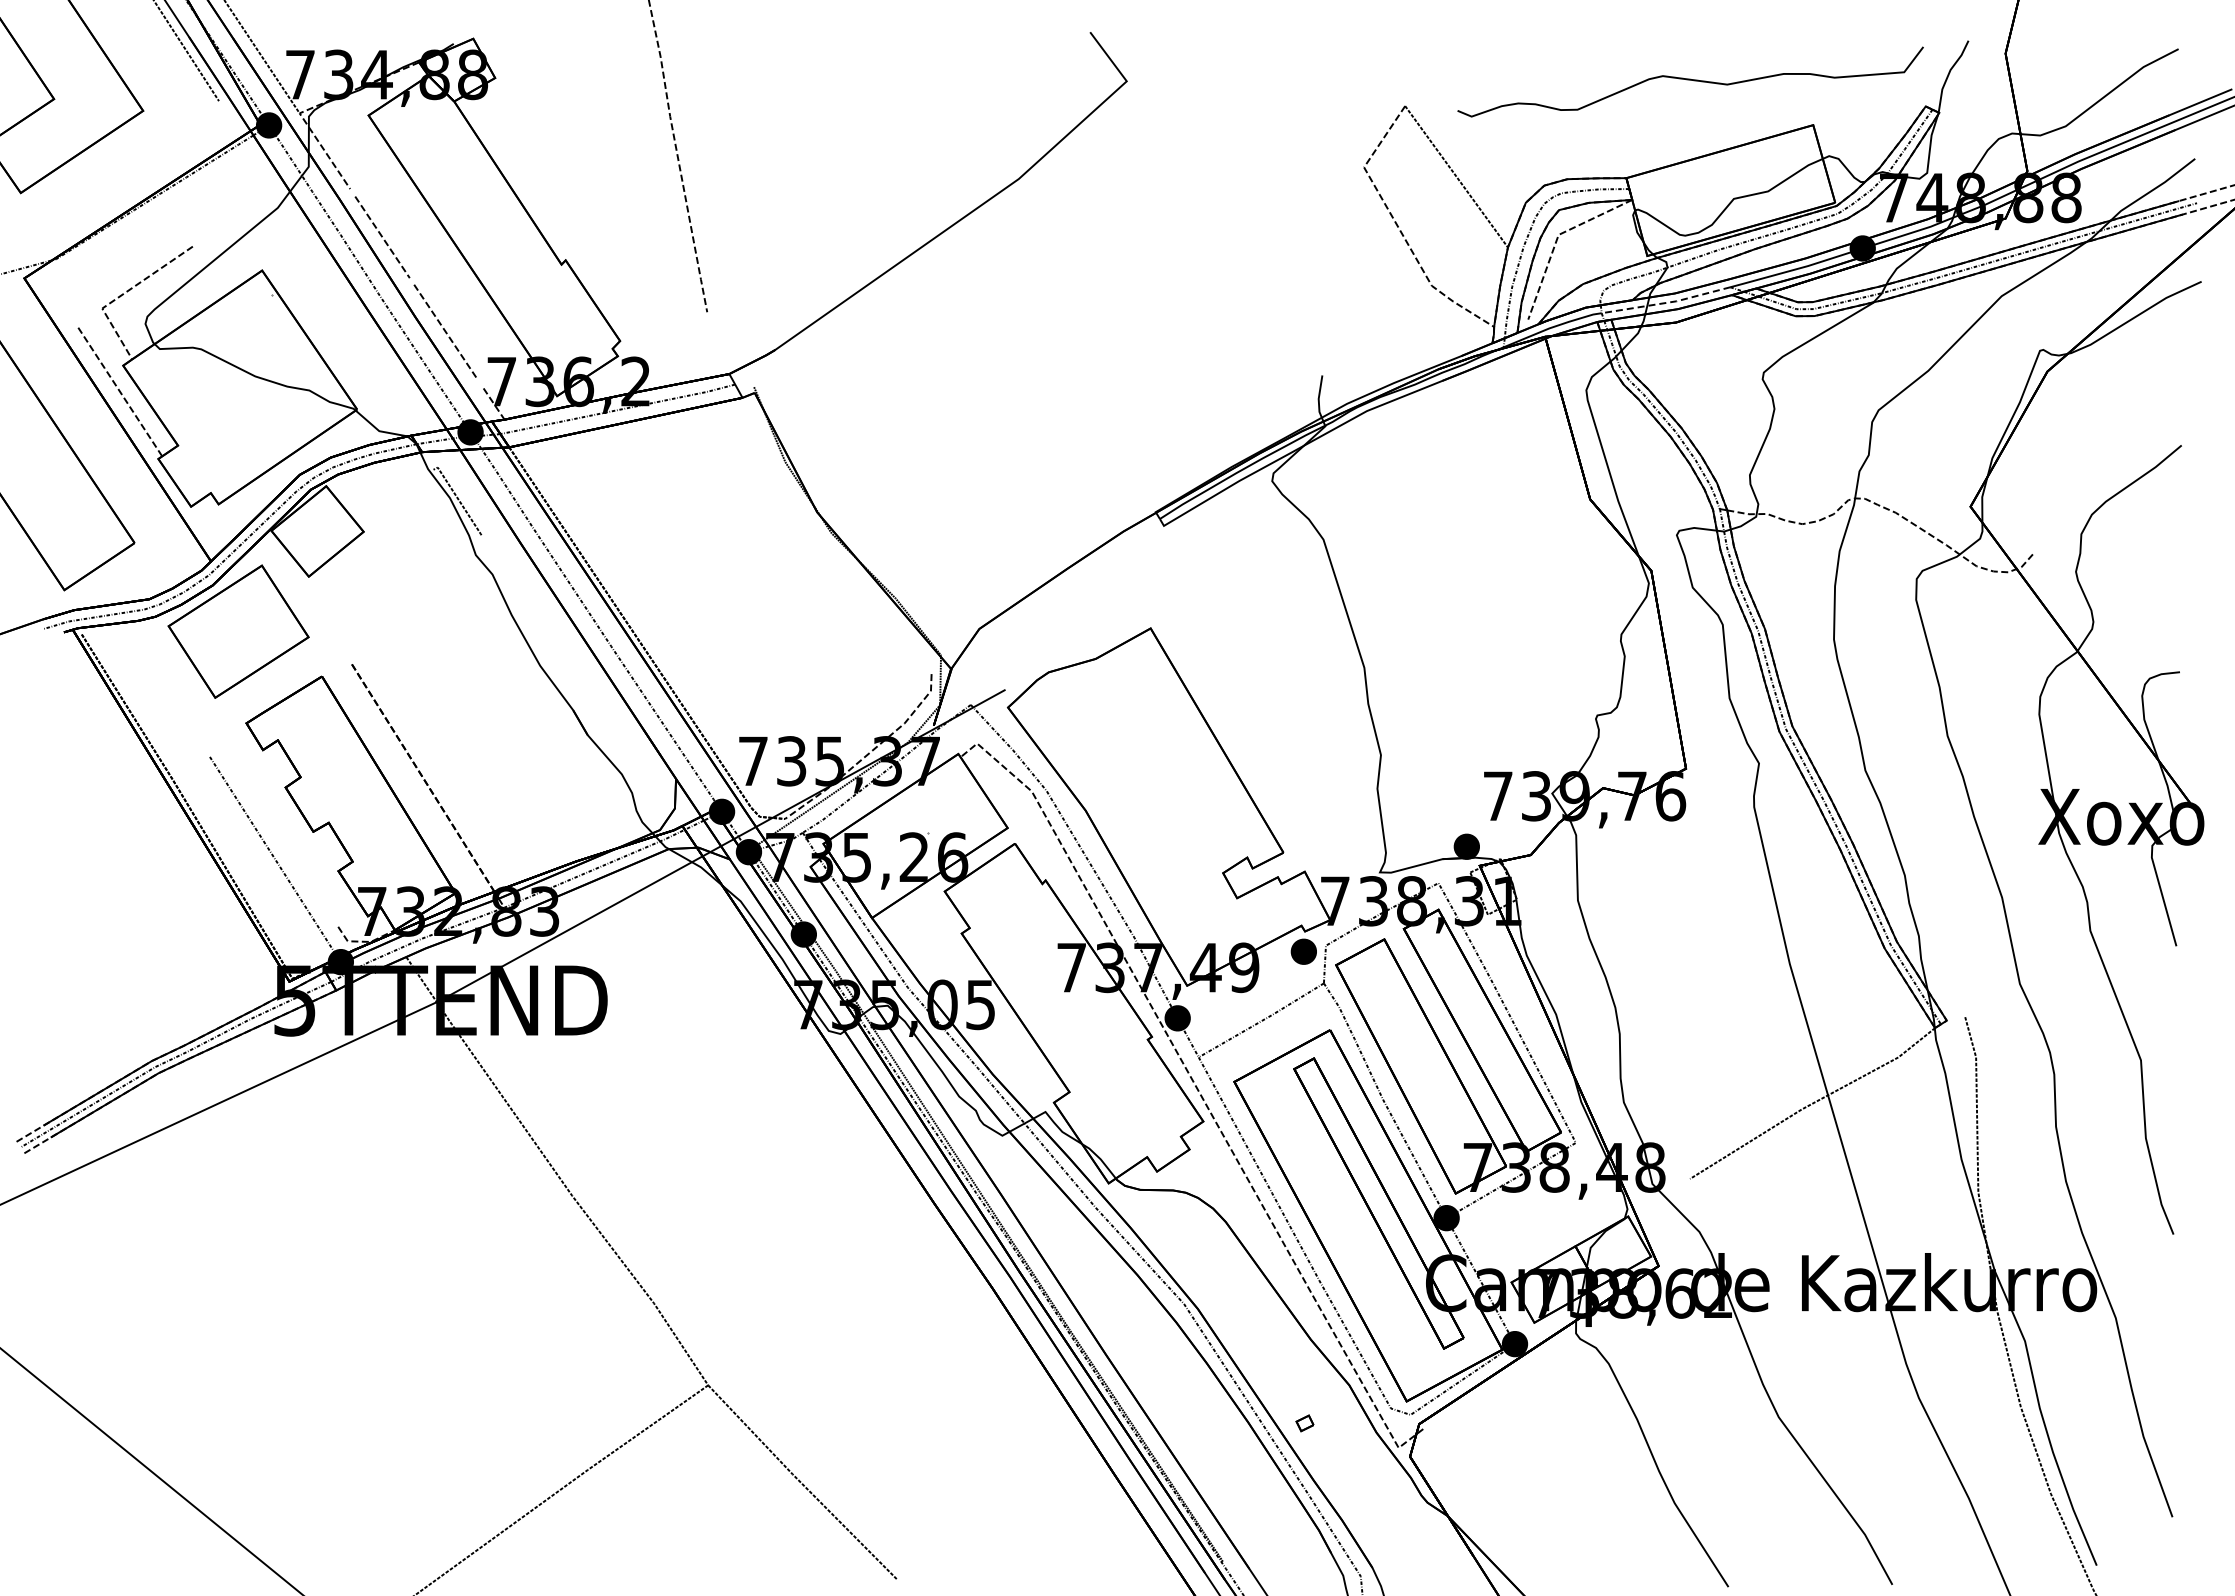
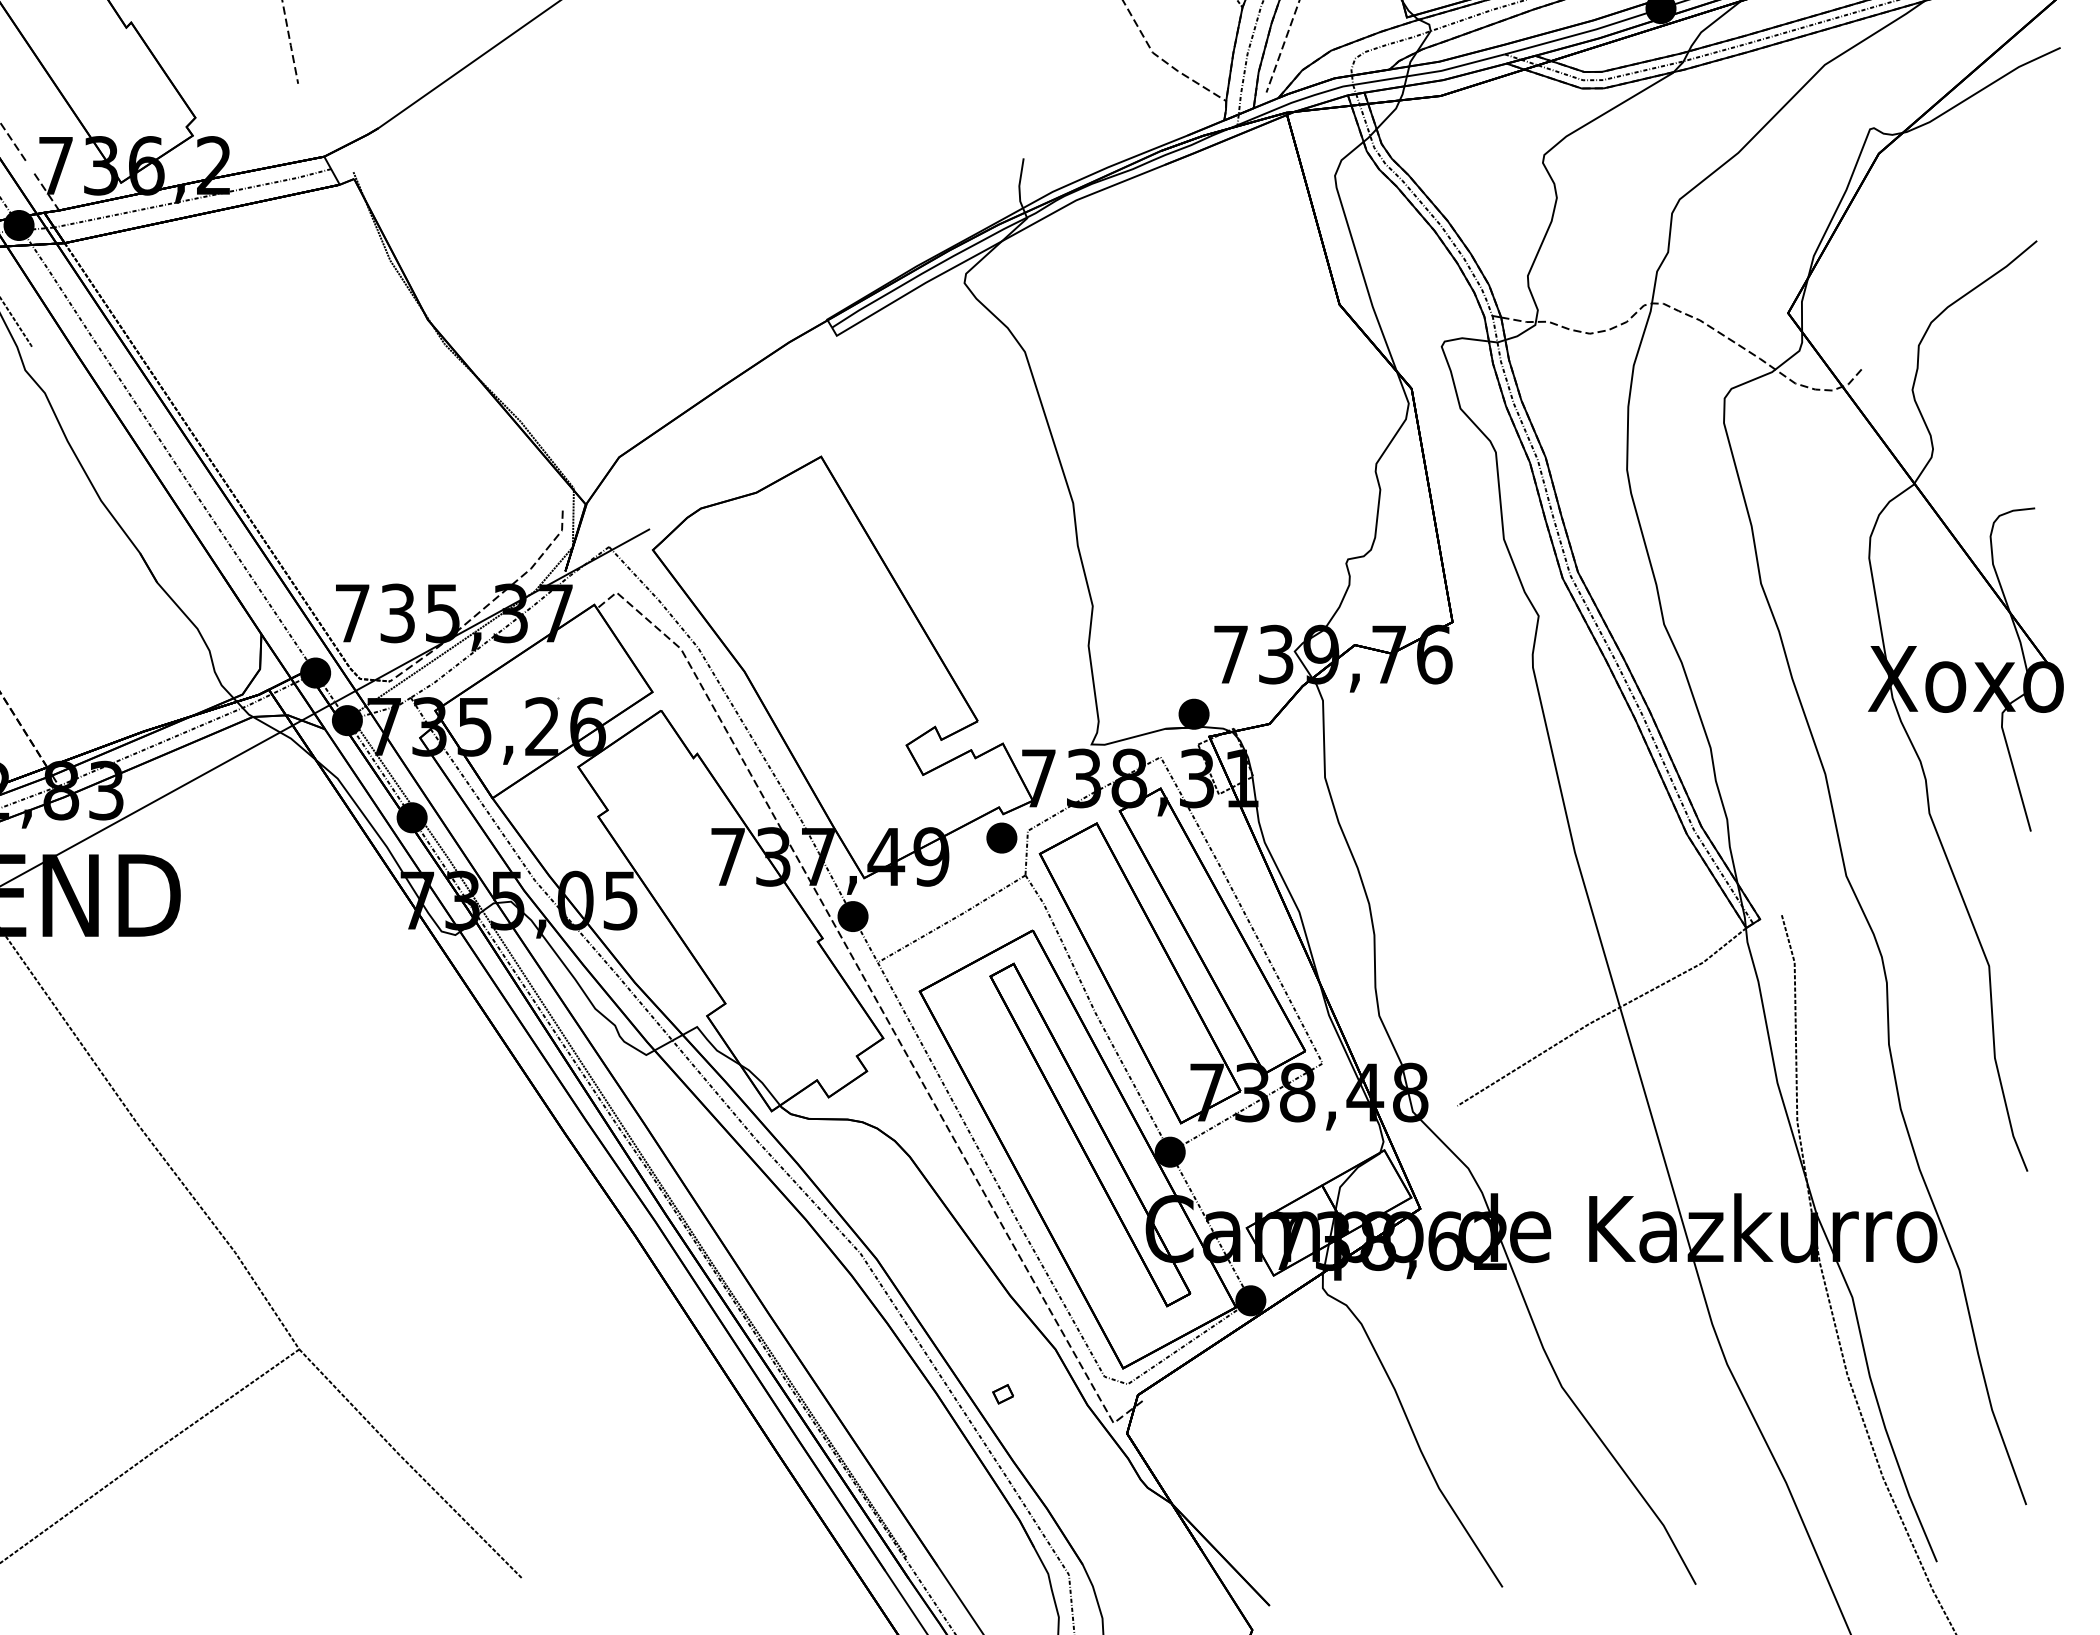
line: (1666, 302) -> (1429, 72), dashed -> solid

